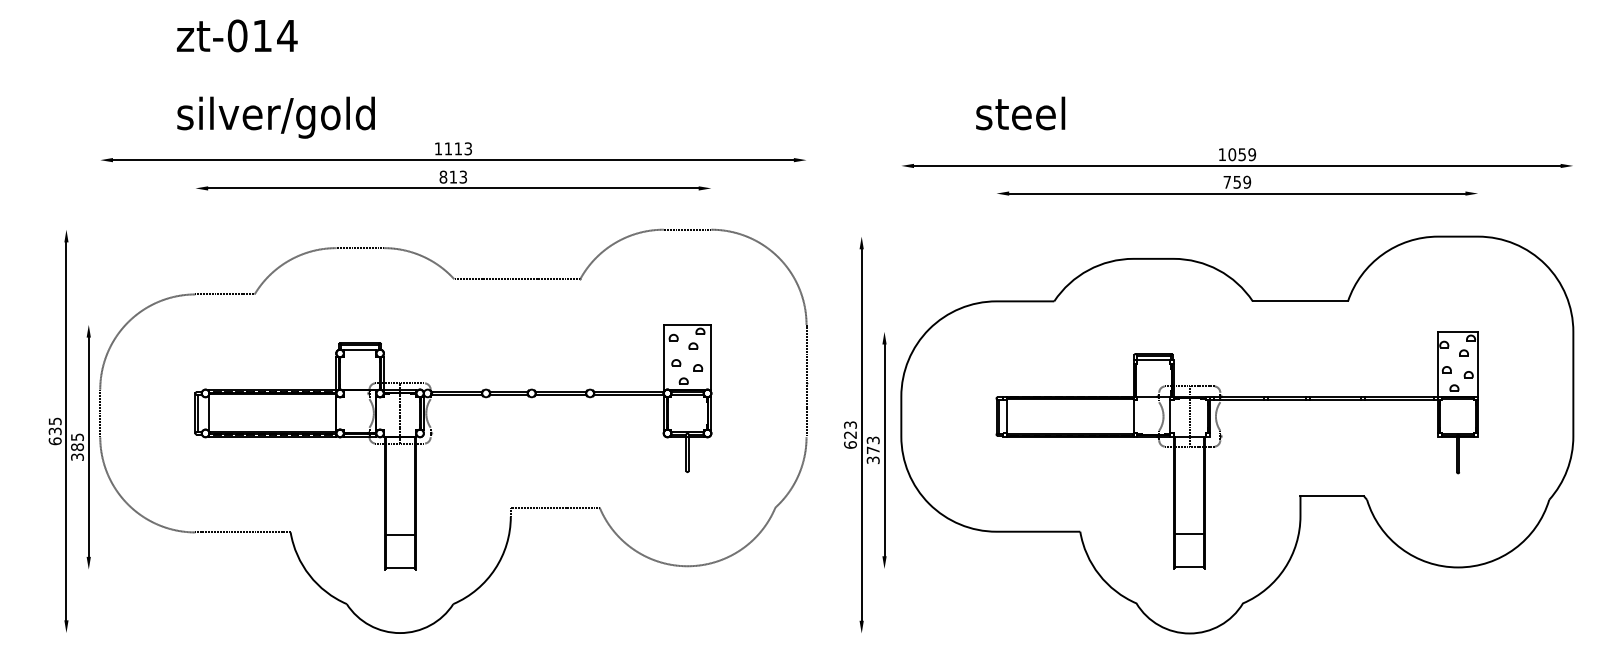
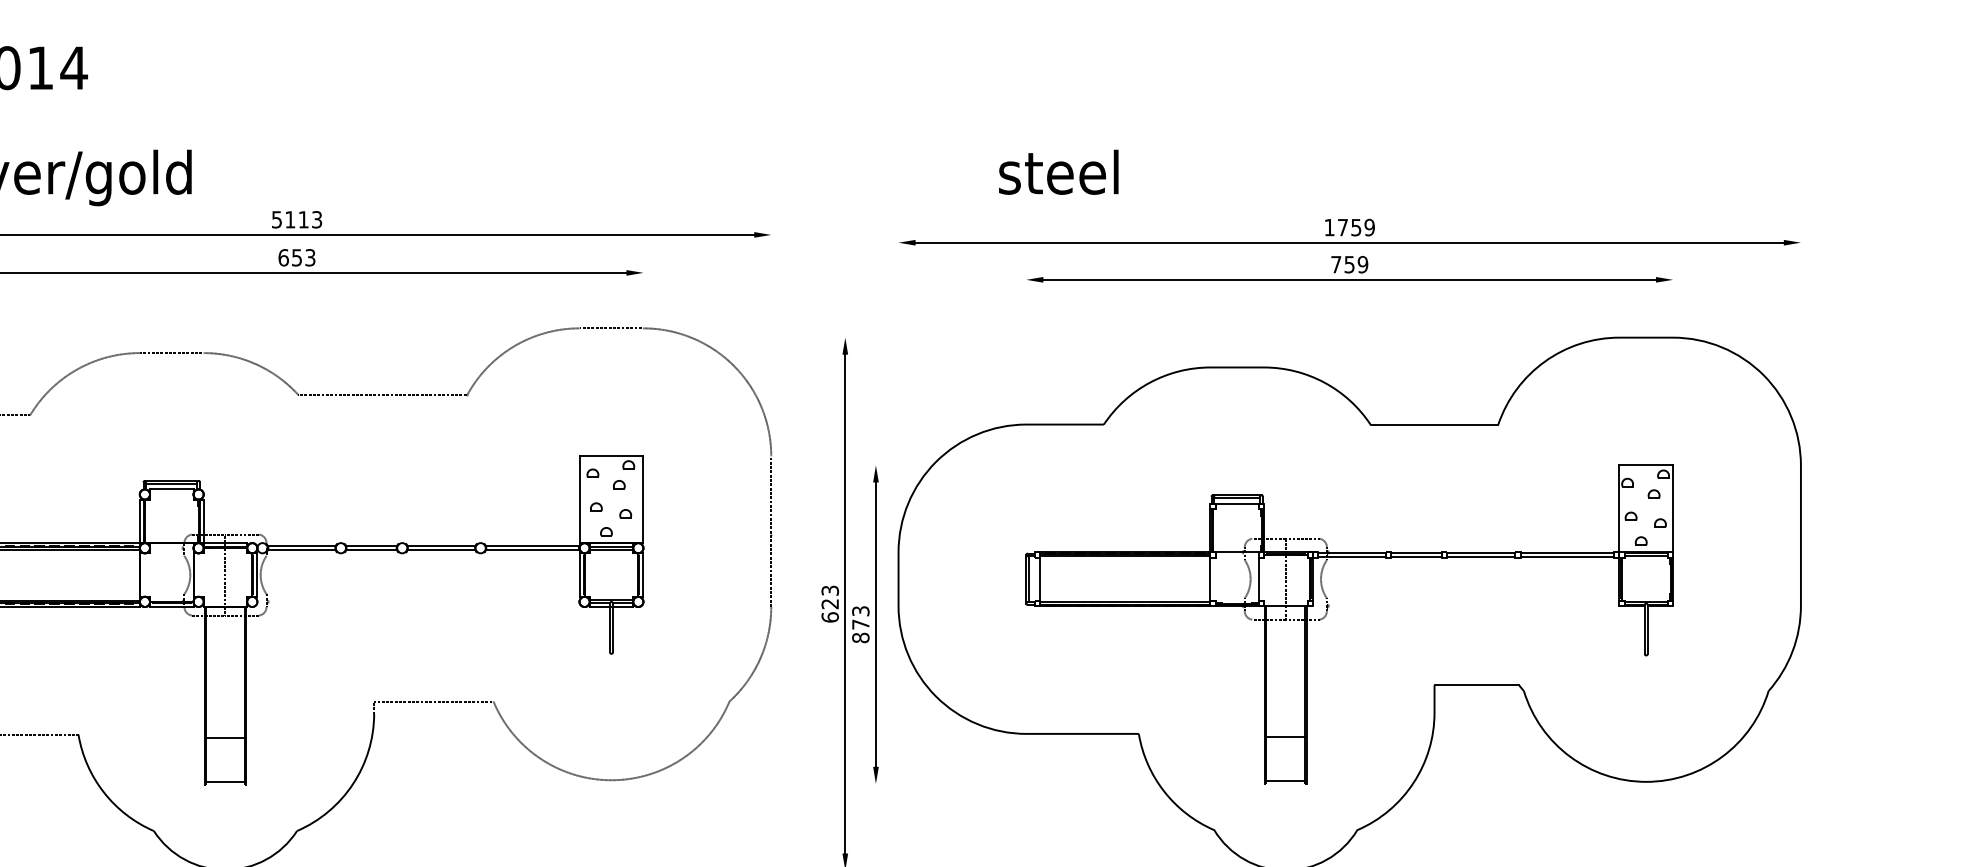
text: (437, 148) -> (275, 219), 1113 -> 5113
text: (1232, 154) -> (1343, 227), 1059 -> 1759
text: (447, 176) -> (289, 256), 813 -> 653
text: (872, 460) -> (859, 638), 373 -> 873

